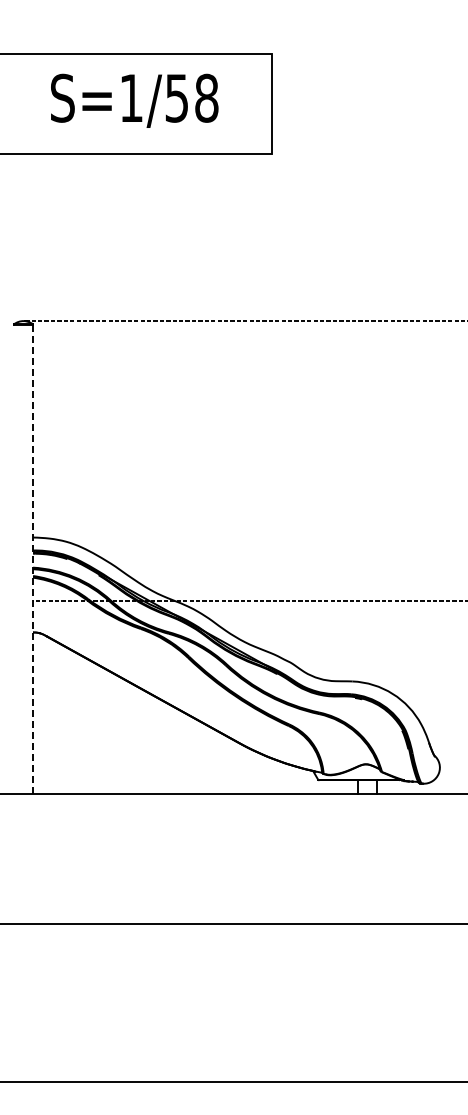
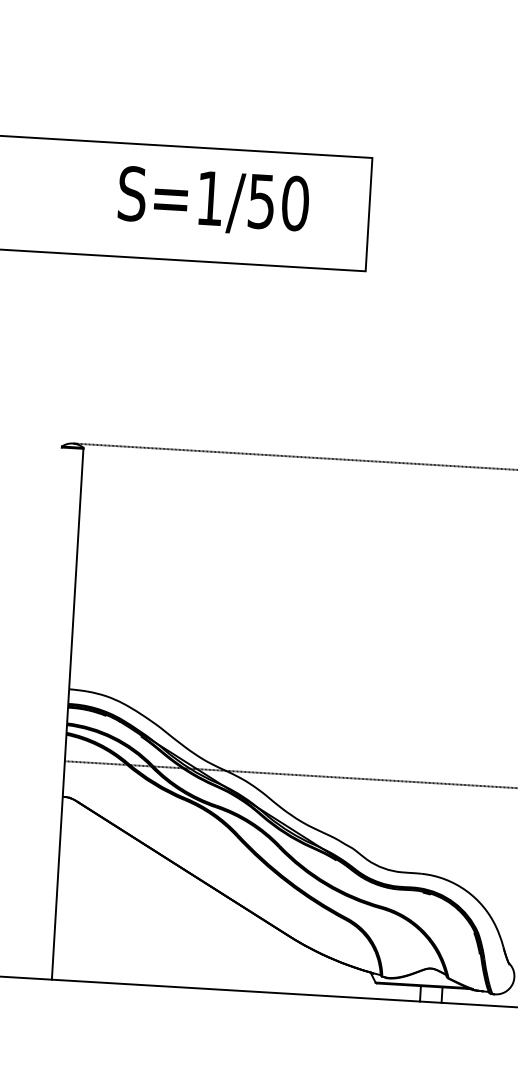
text: (206, 98) -> (295, 203), S=1/58 -> S=1/50
line: (33, 559) -> (68, 714), dashed -> solid

